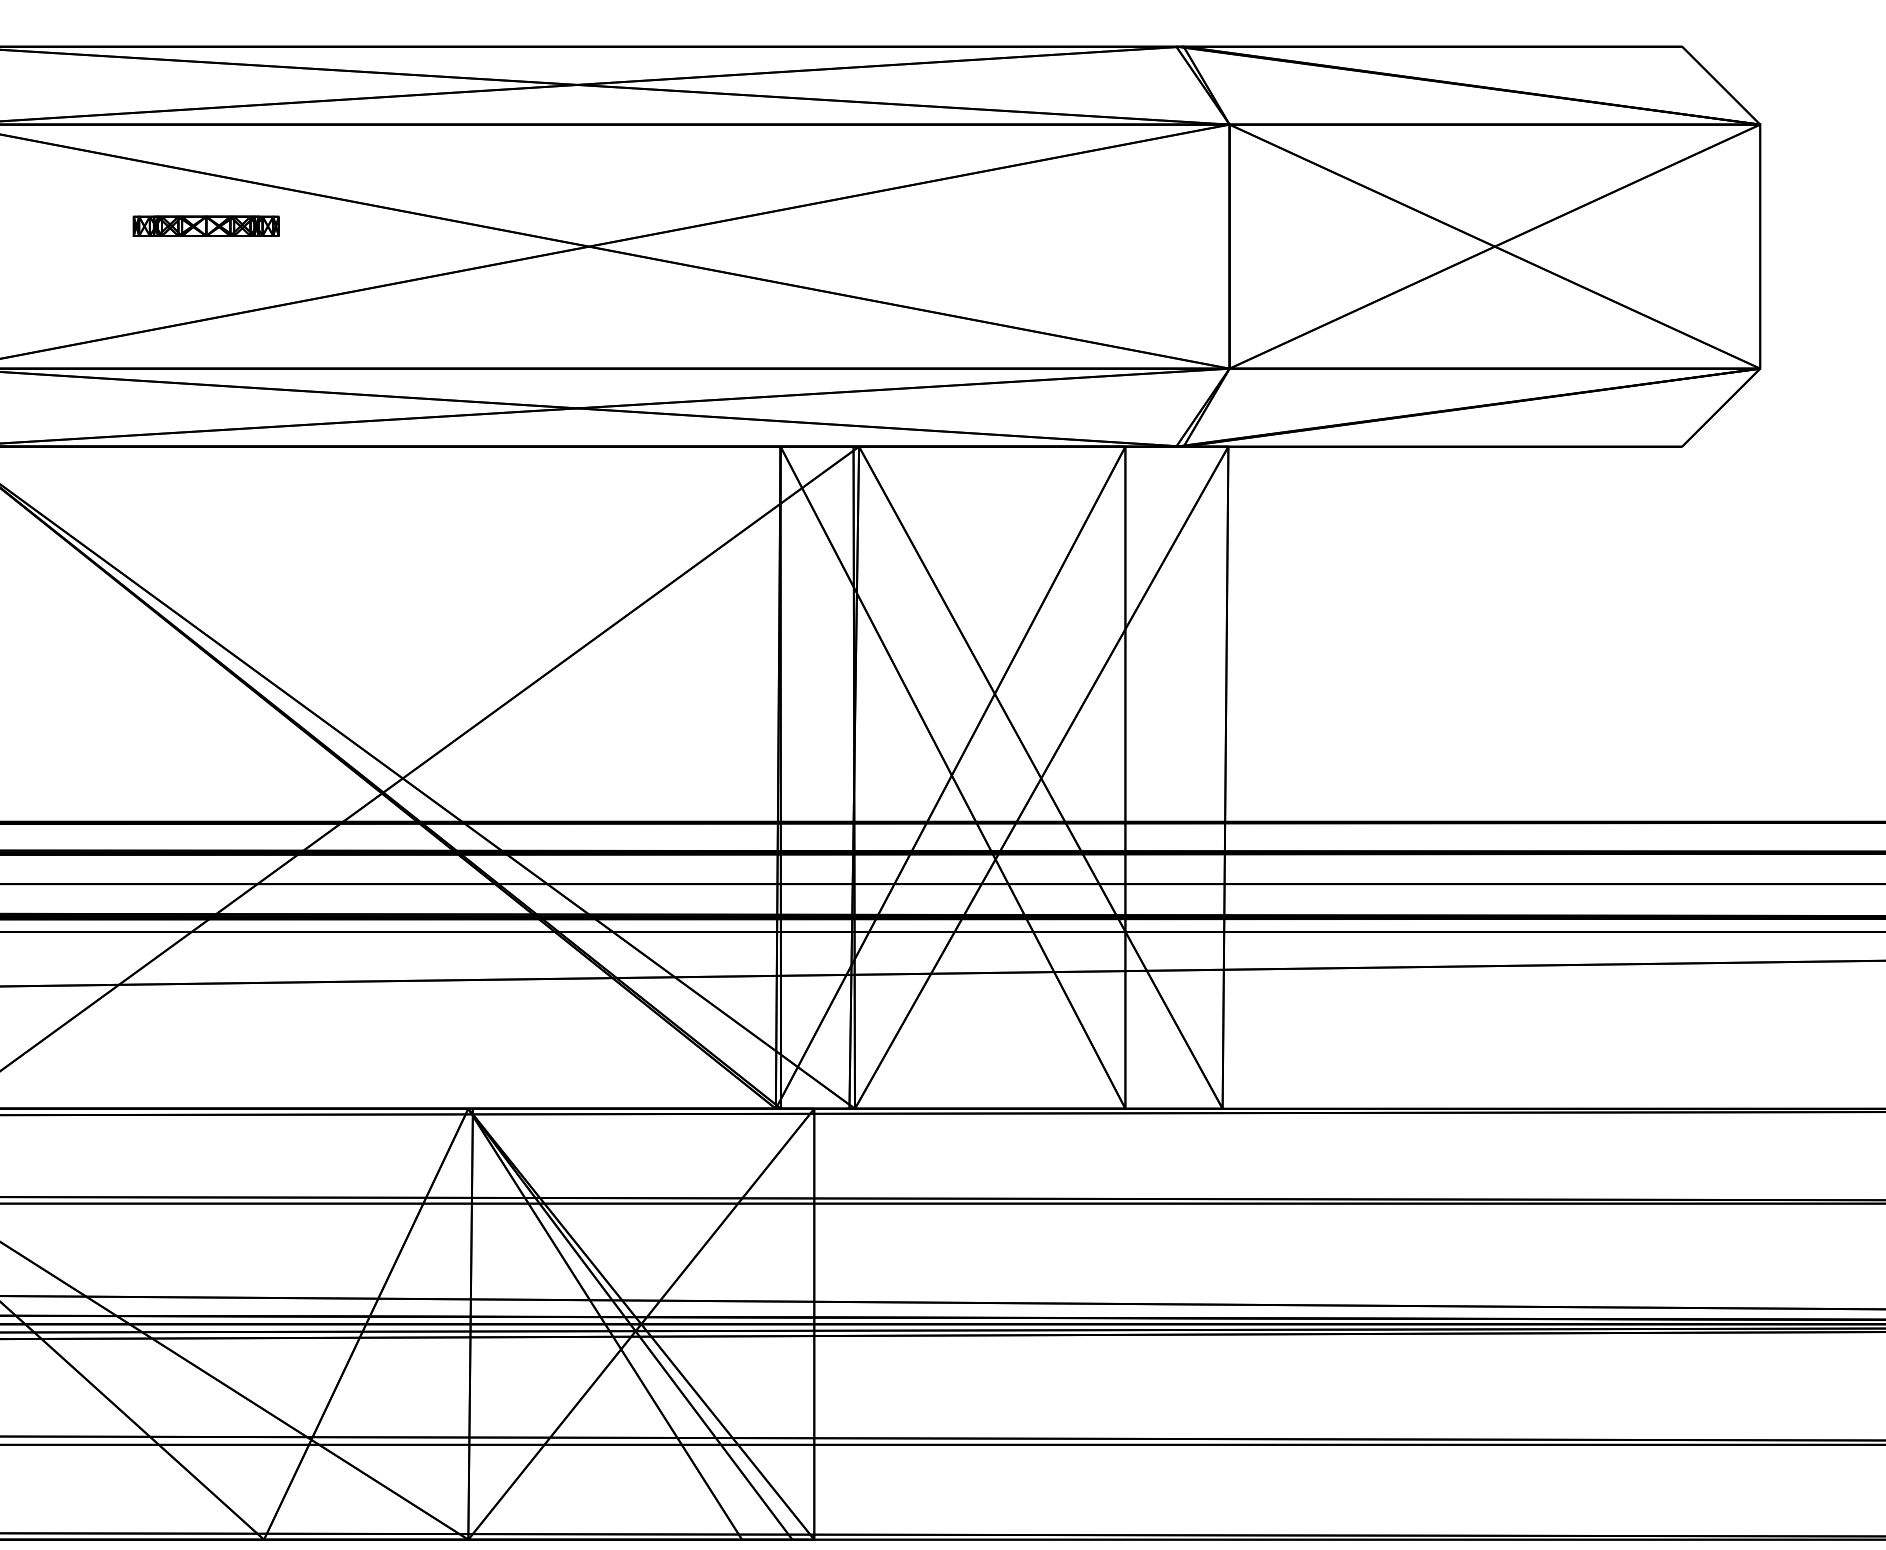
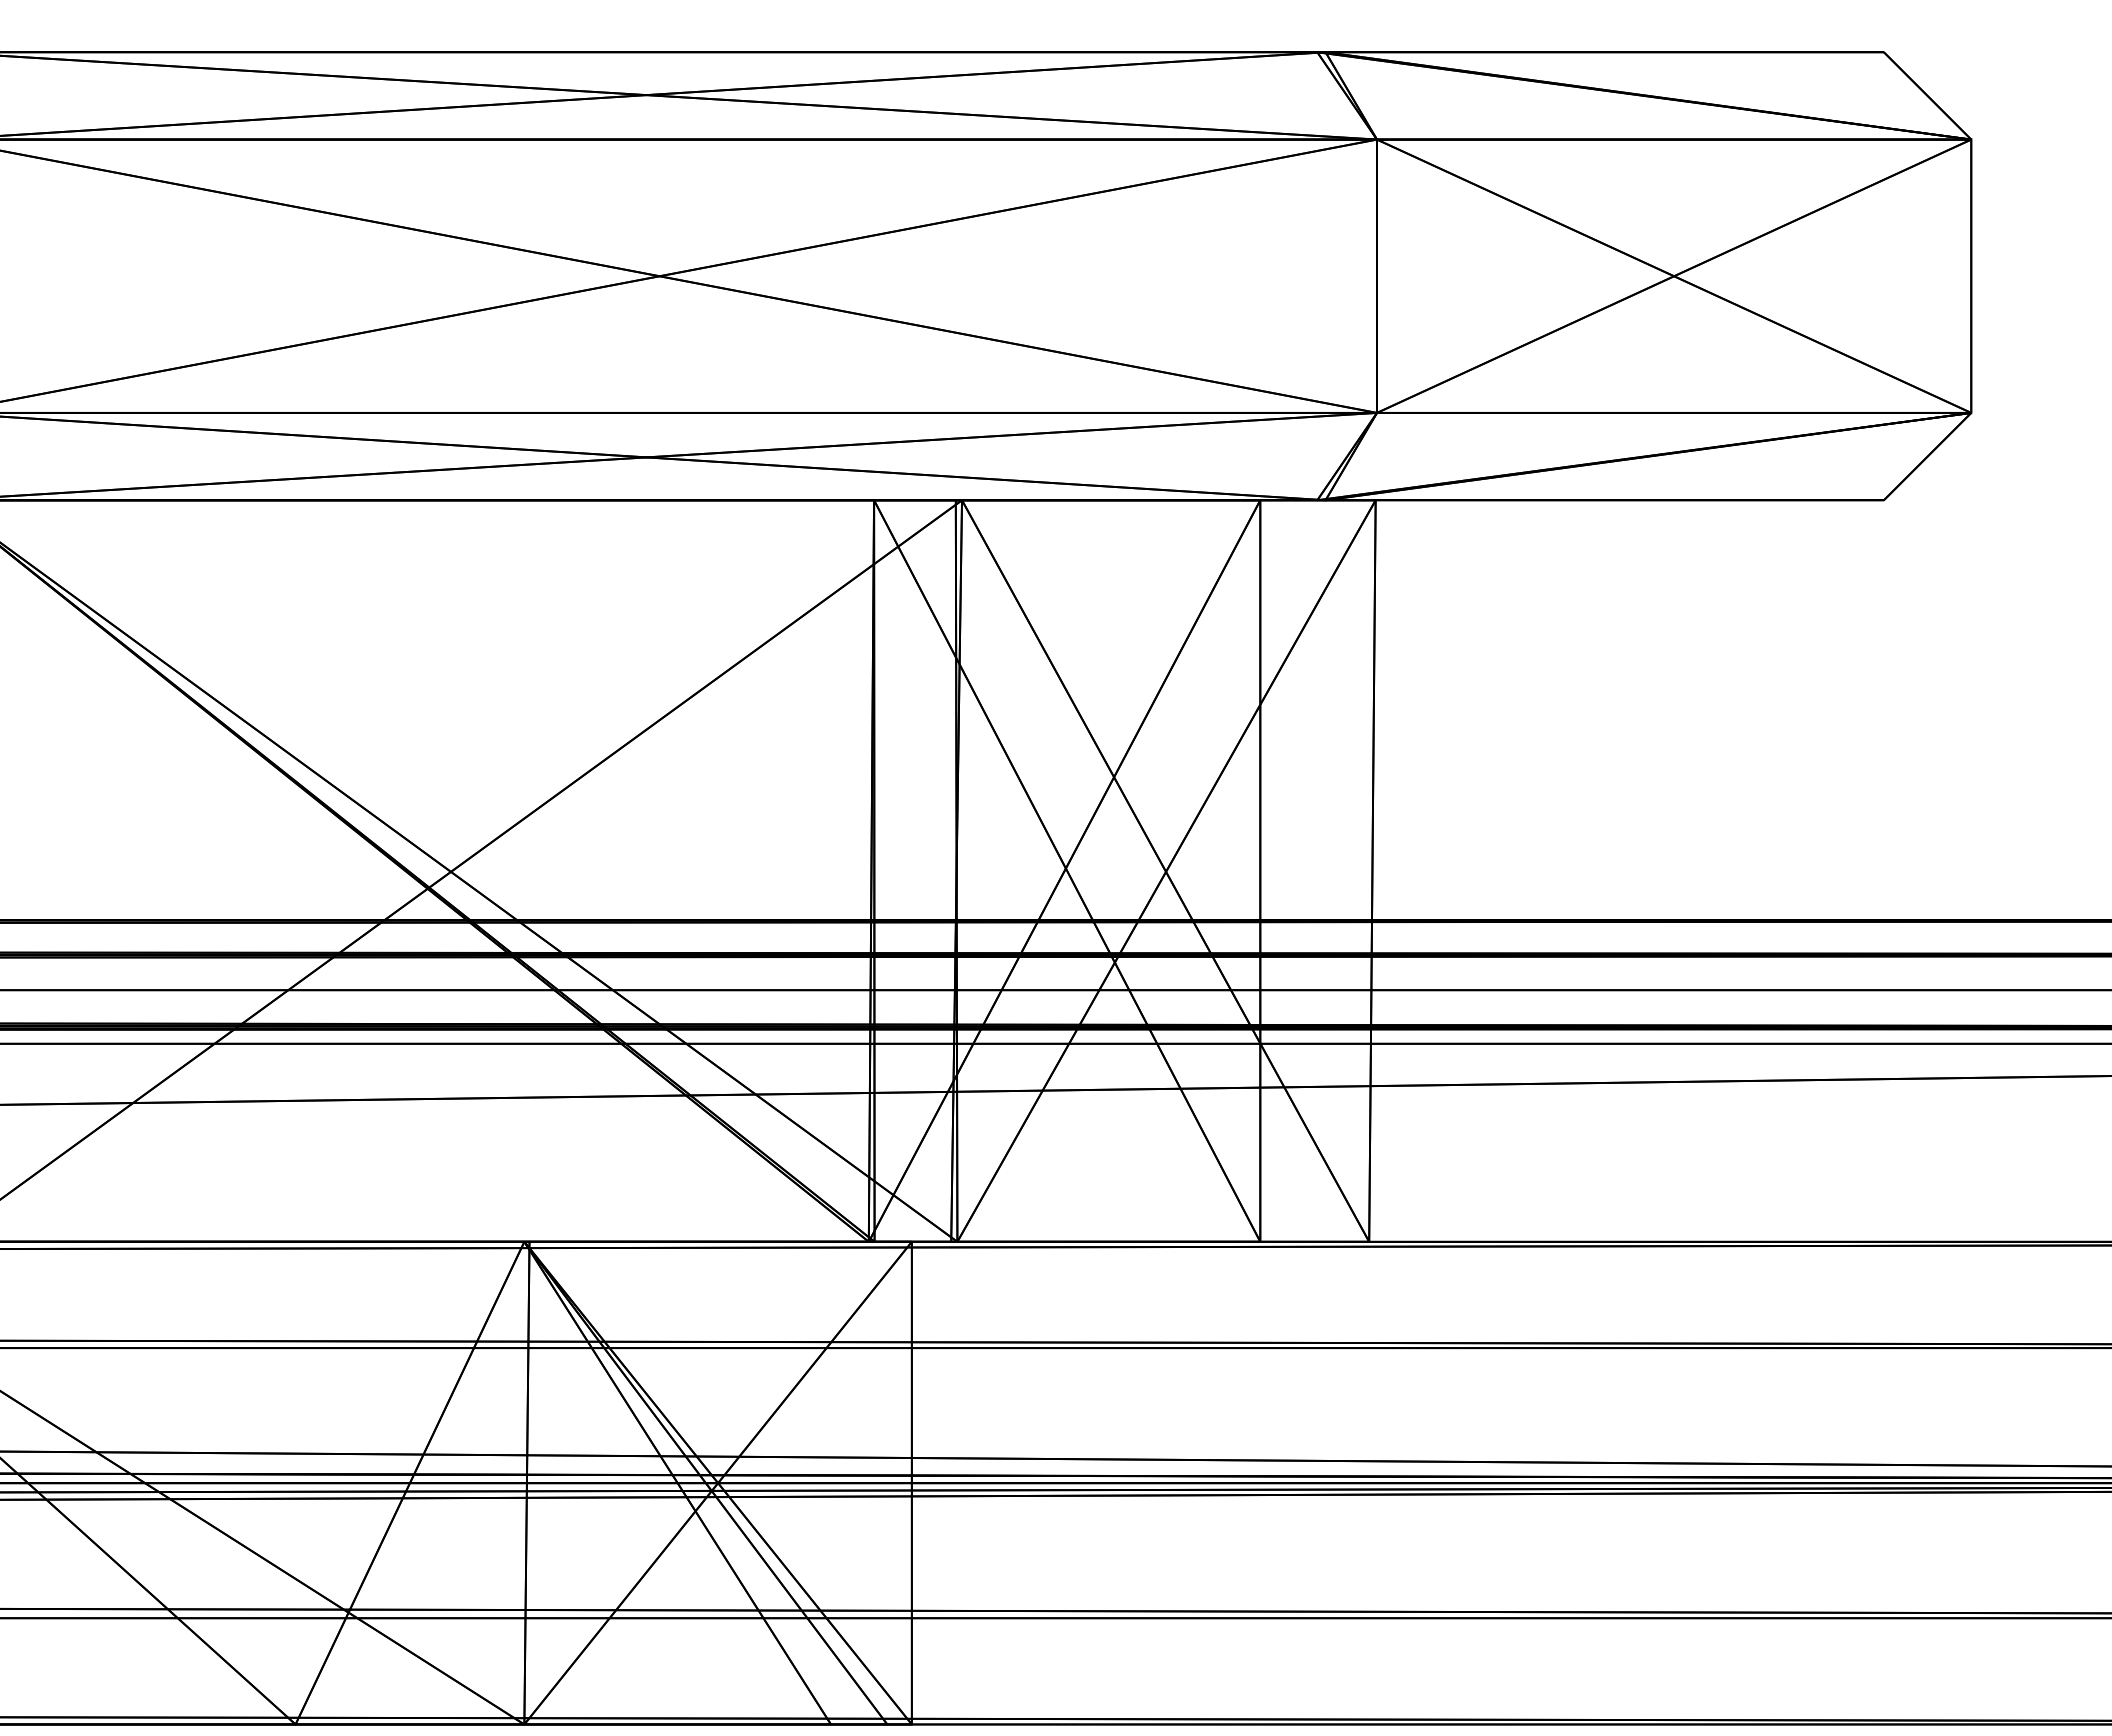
part: (205, 225) -> (229, 252), removed

